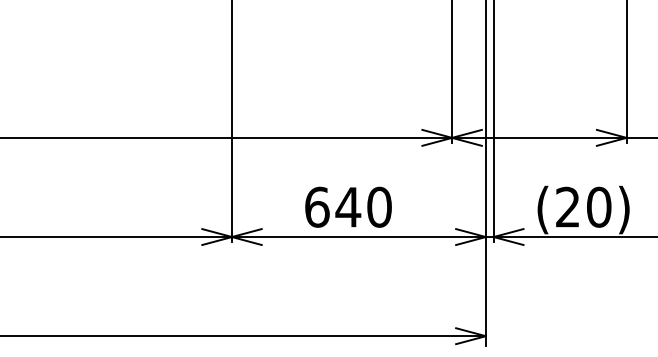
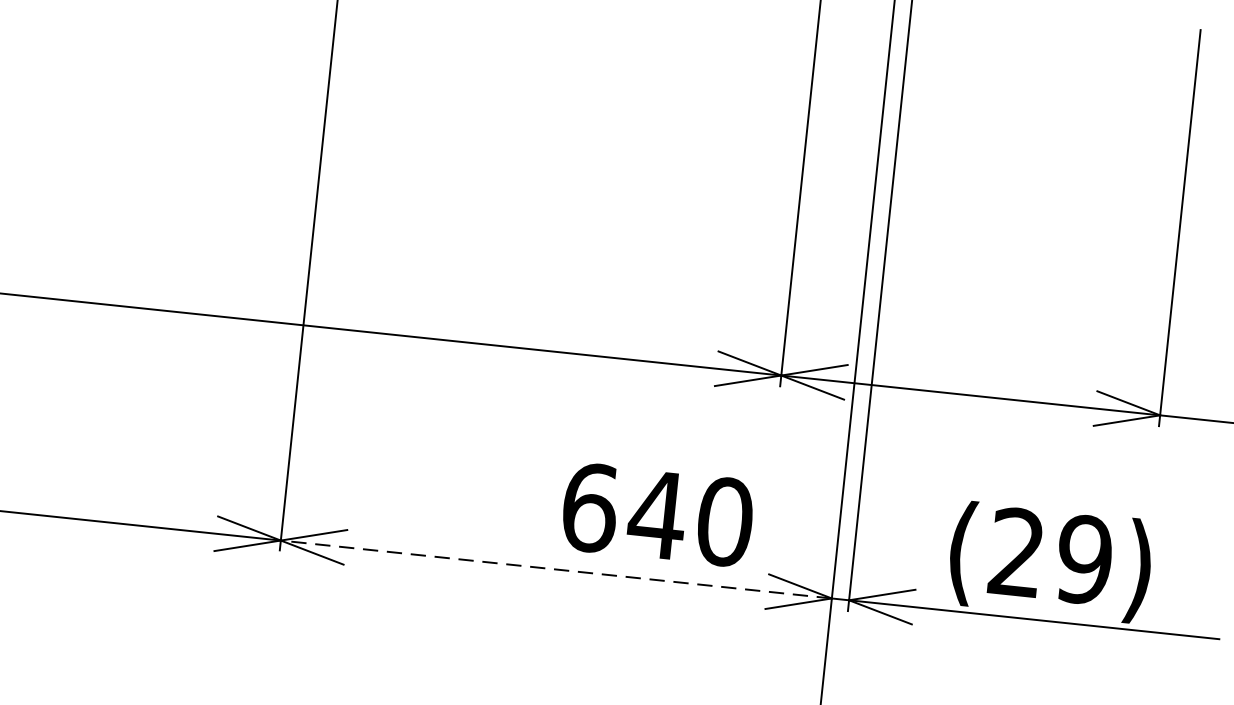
text: (348, 206) -> (657, 513), moved
text: (598, 206) -> (1083, 557), (20) -> (29)
line: (358, 237) -> (555, 570), solid -> dashed

